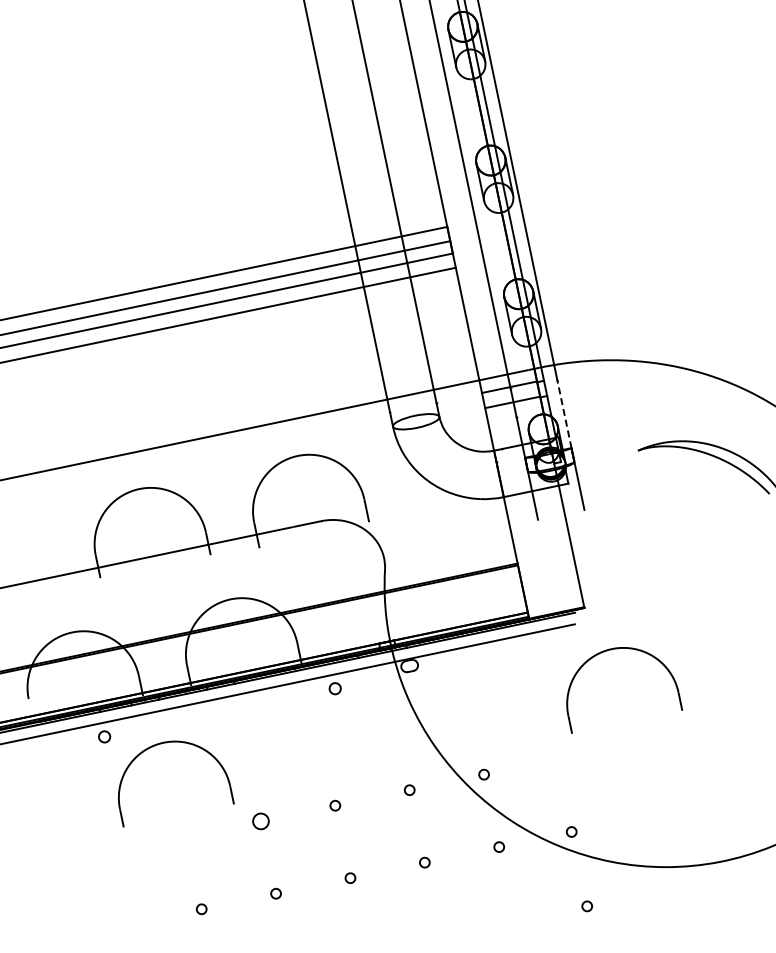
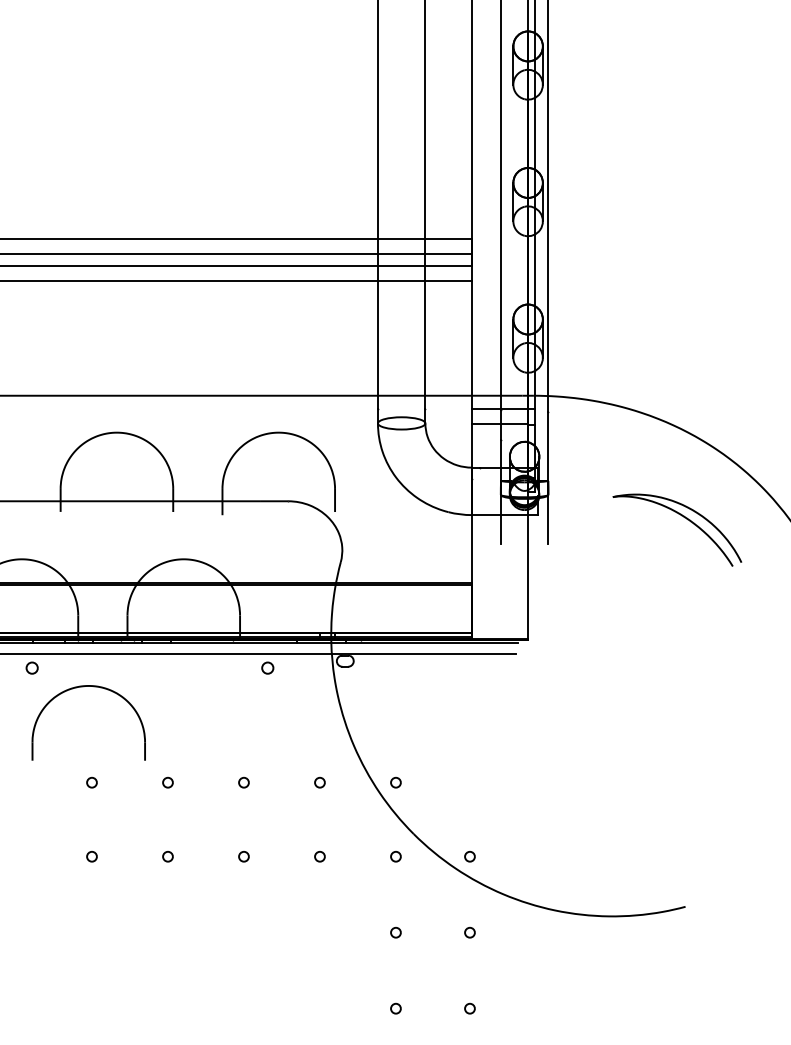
line: (564, 414) -> (548, 446), dashed -> solid
part: (607, 651) -> (541, 687), removed
circle: (260, 821) -> (167, 782), size x0.62
circle: (186, 836) -> (91, 782), added
circle: (514, 921) -> (395, 932), added

